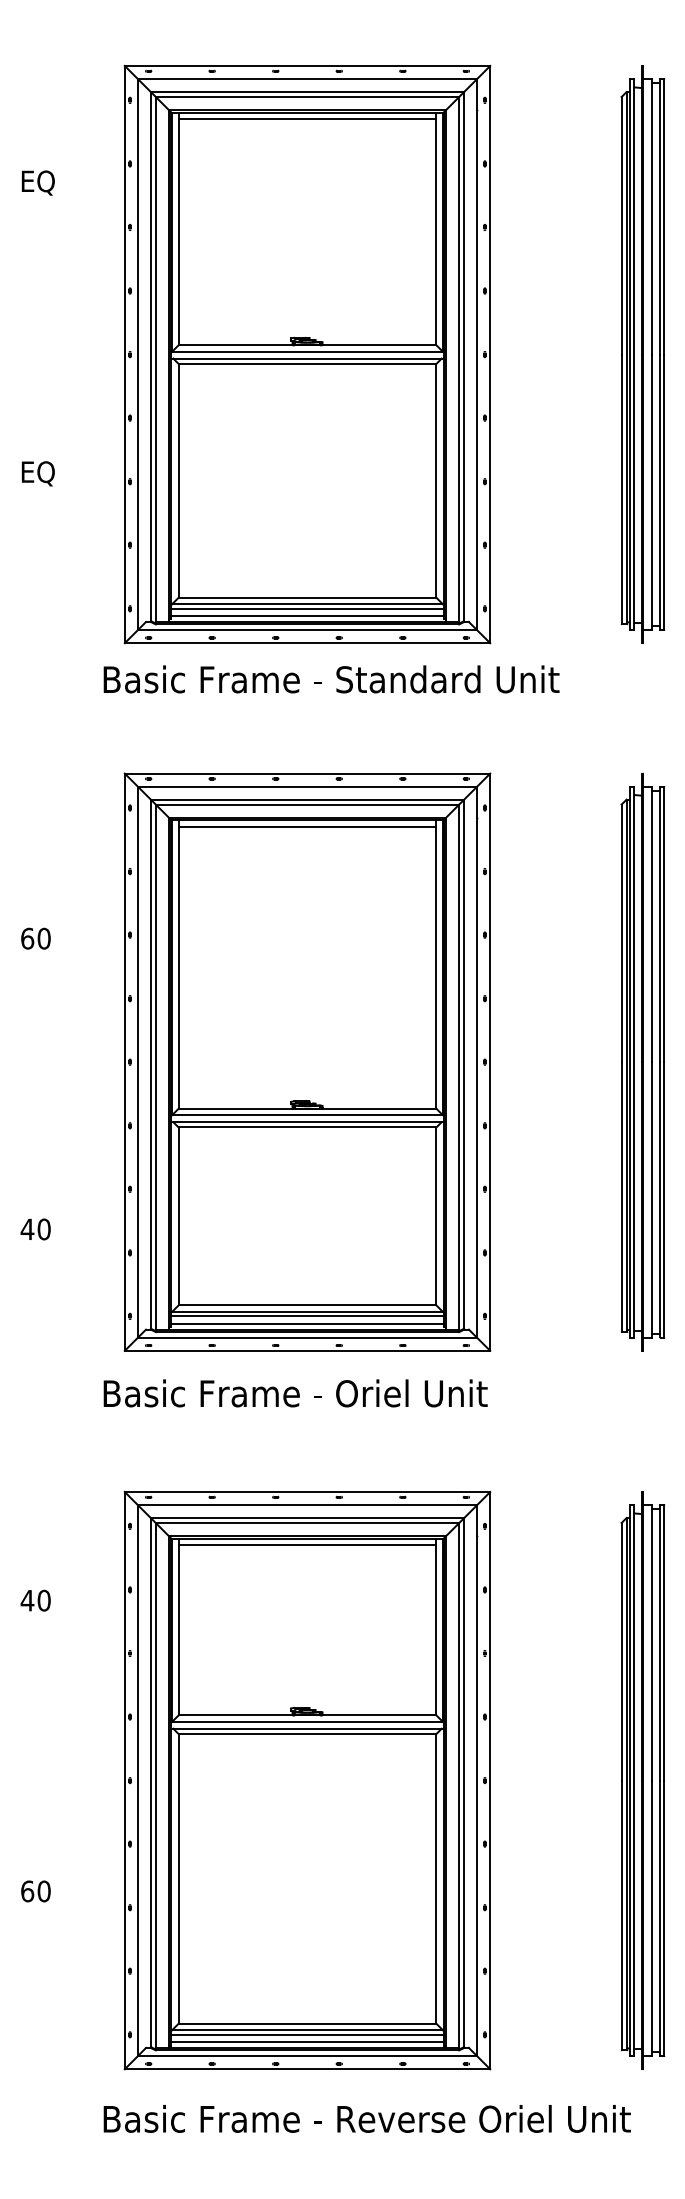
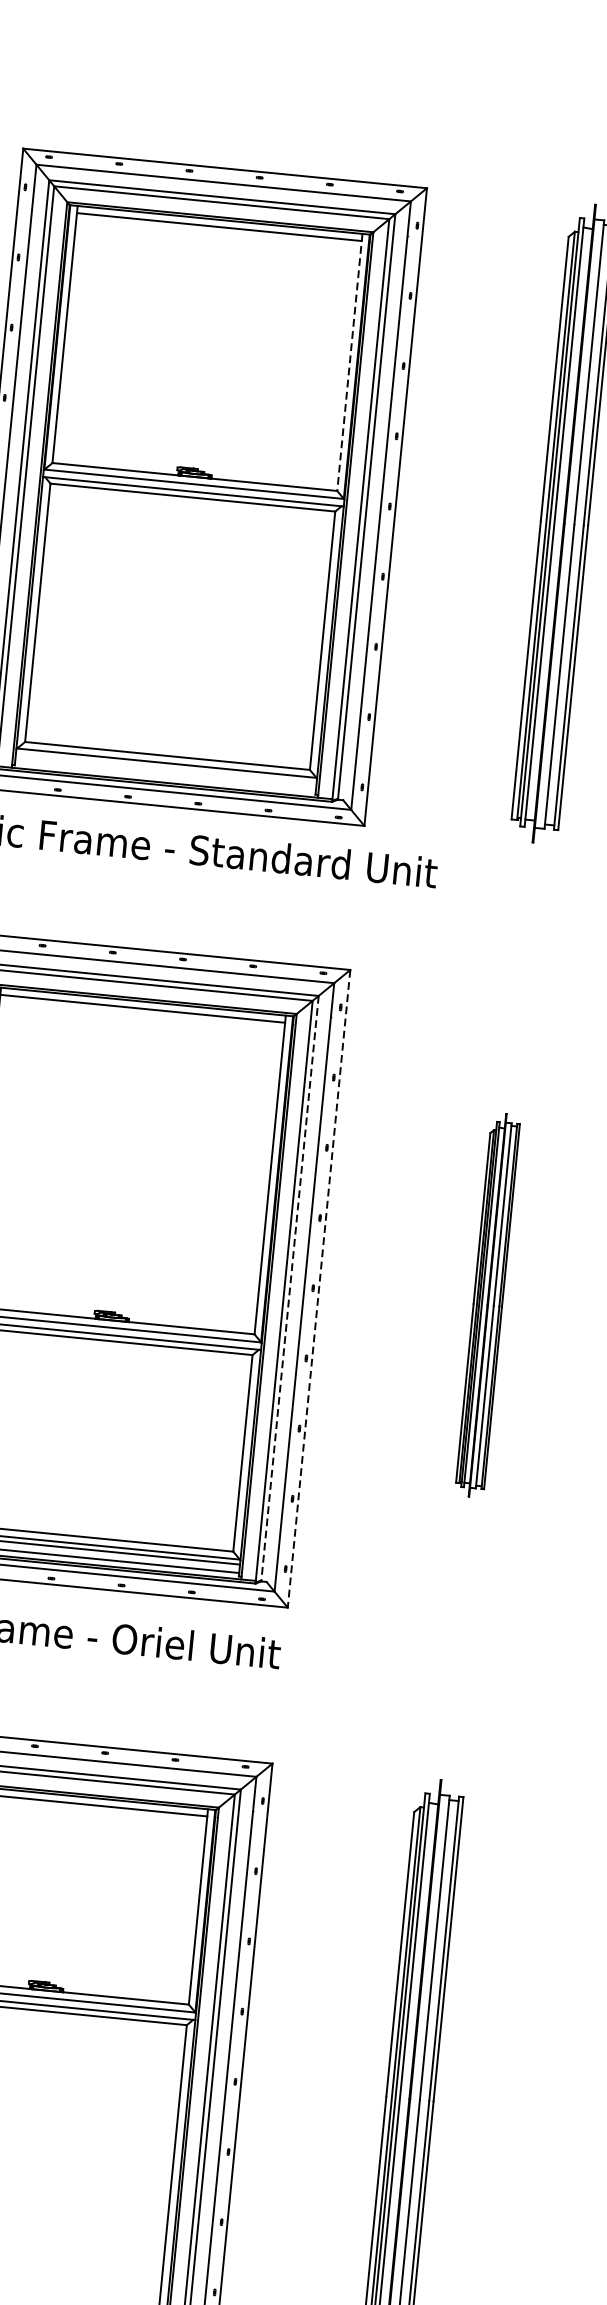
line: (436, 229) -> (349, 363), solid -> dashed
line: (307, 608) -> (166, 767), removed
line: (307, 616) -> (165, 776), removed
part: (642, 1061) -> (487, 1304), size x0.6
line: (490, 1062) -> (319, 1289), solid -> dashed
line: (464, 1065) -> (290, 1289), solid -> dashed

